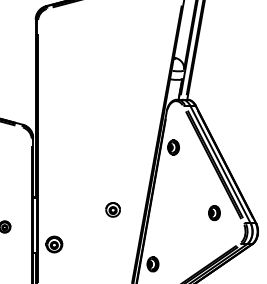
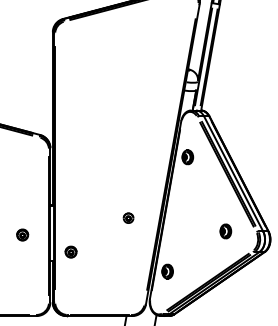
part: (113, 209) -> (128, 217), size x0.71
part: (214, 213) -> (225, 231), moved
part: (53, 243) -> (70, 251), size x0.71

